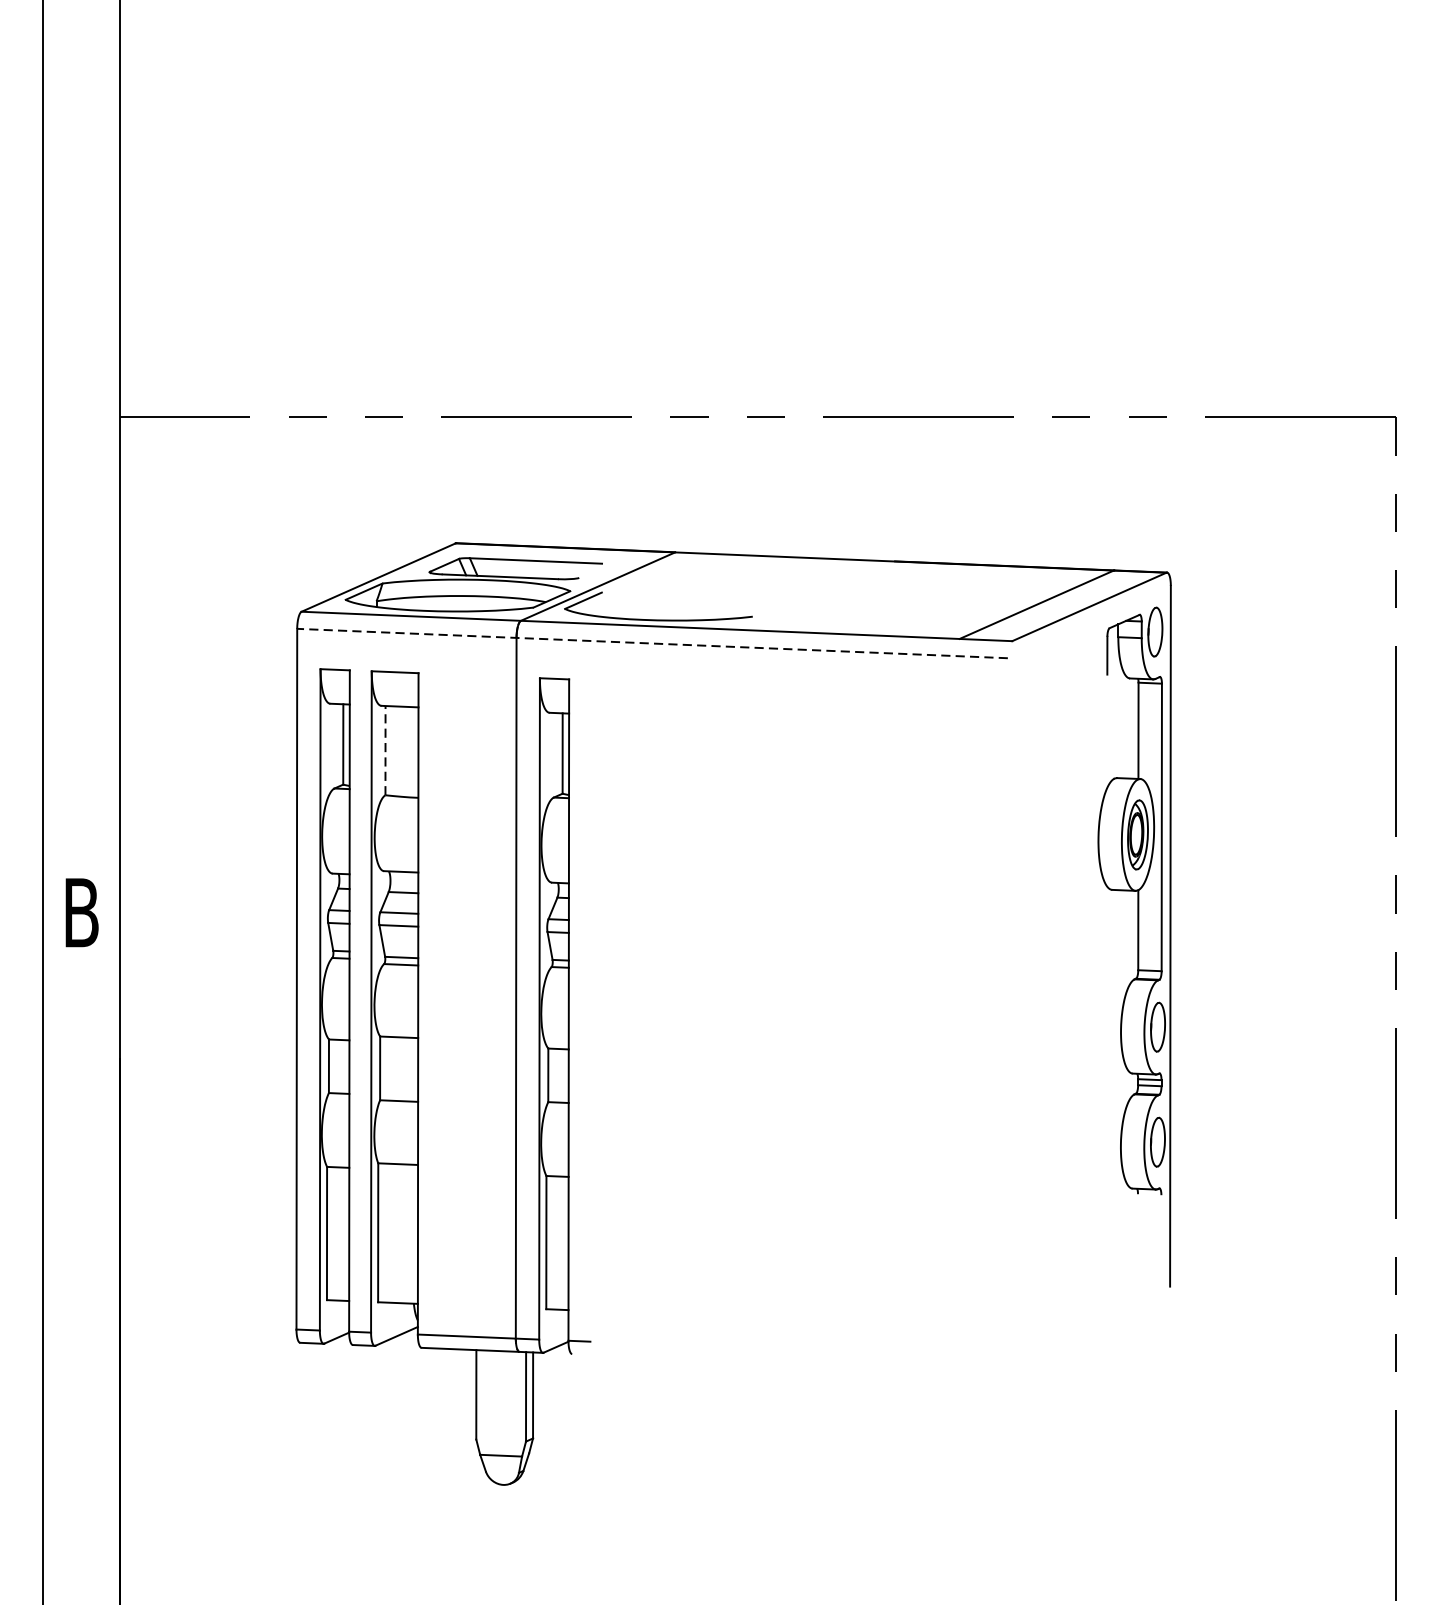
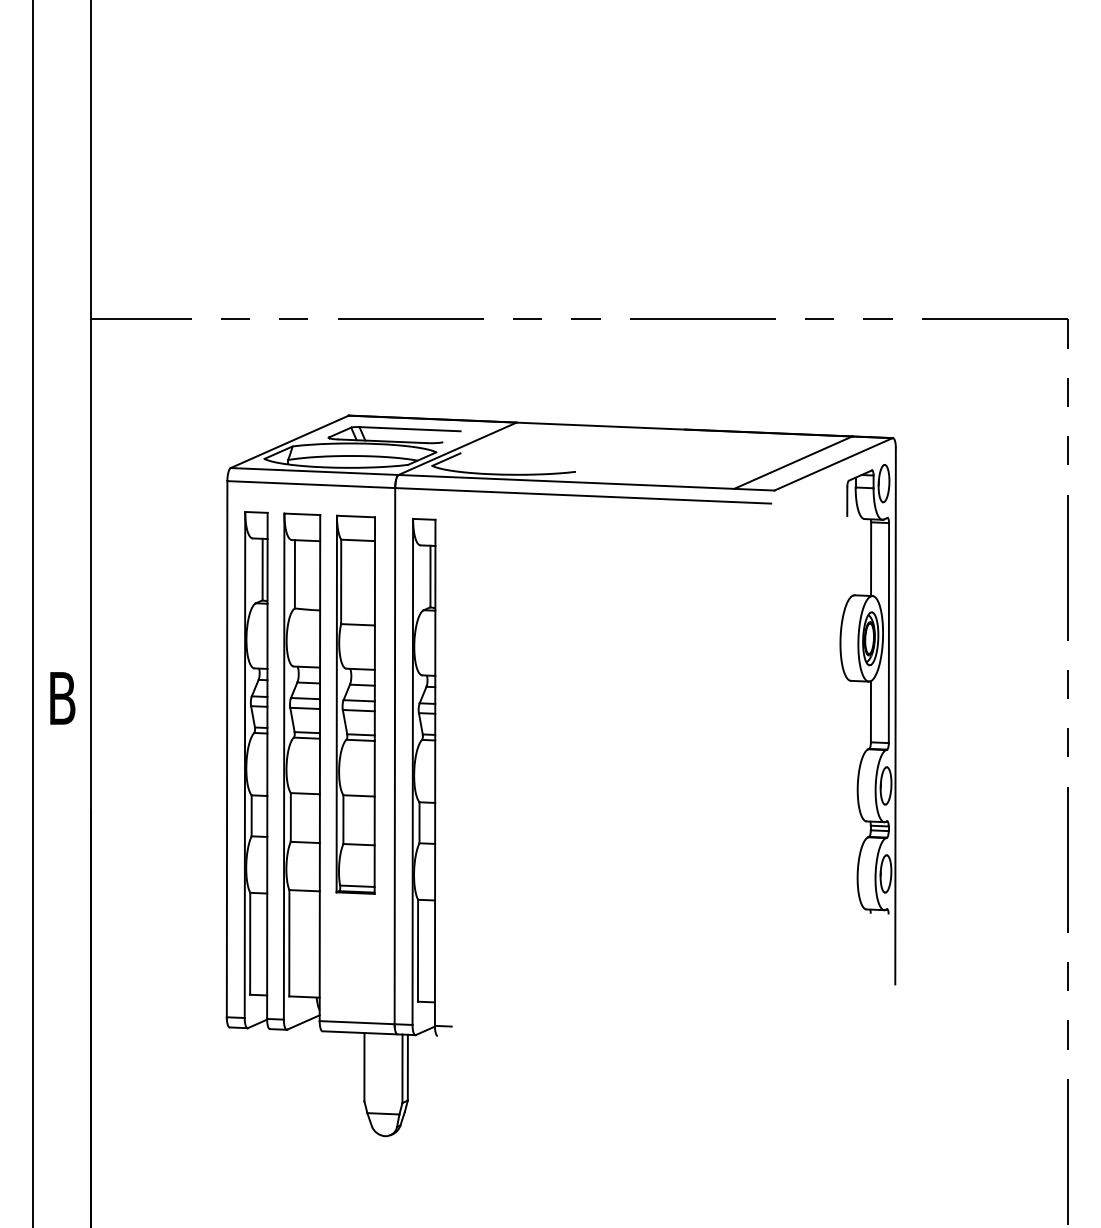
line: (651, 643) -> (498, 492), dashed -> solid
line: (384, 749) -> (294, 573), dashed -> solid
part: (464, 920) -> (355, 704), added

